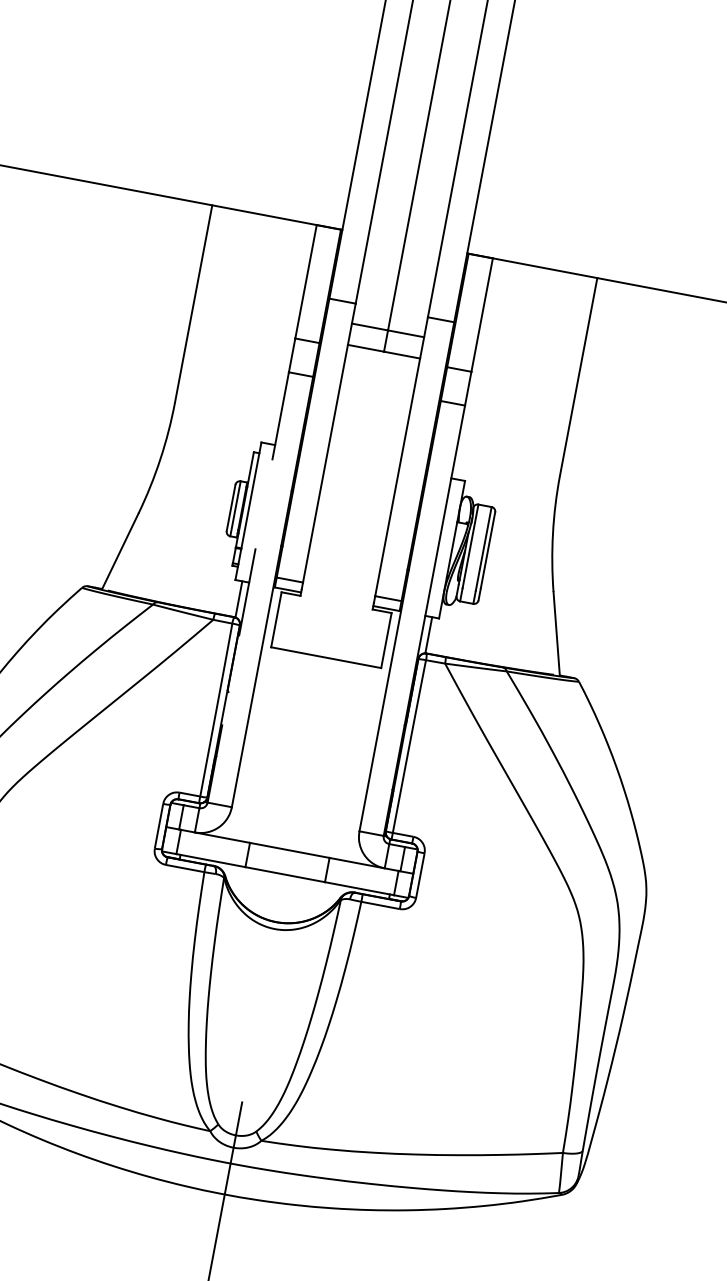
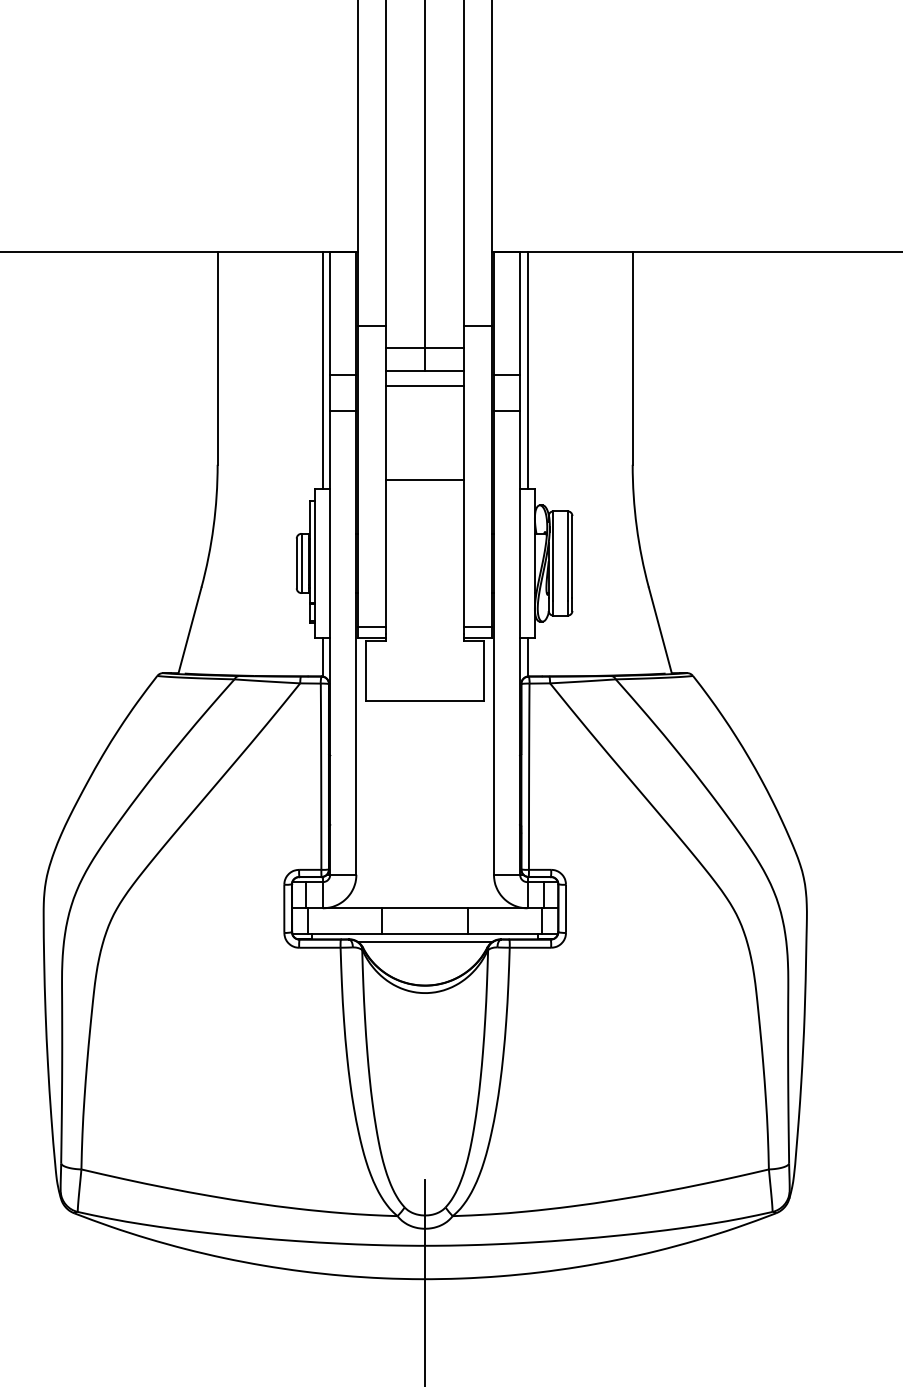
line: (288, 333) -> (322, 370), added
line: (381, 365) -> (425, 385), added
line: (479, 369) -> (527, 370), added
line: (365, 453) -> (425, 480), added
line: (248, 587) -> (330, 642), dashed -> solid
line: (283, 881) -> (424, 941), added

